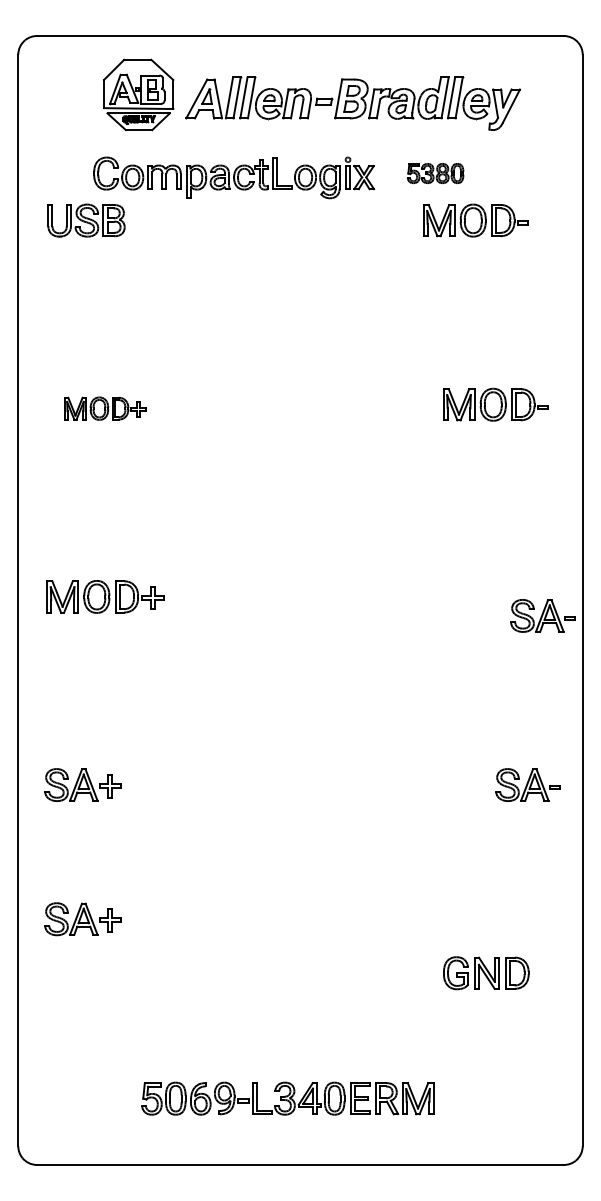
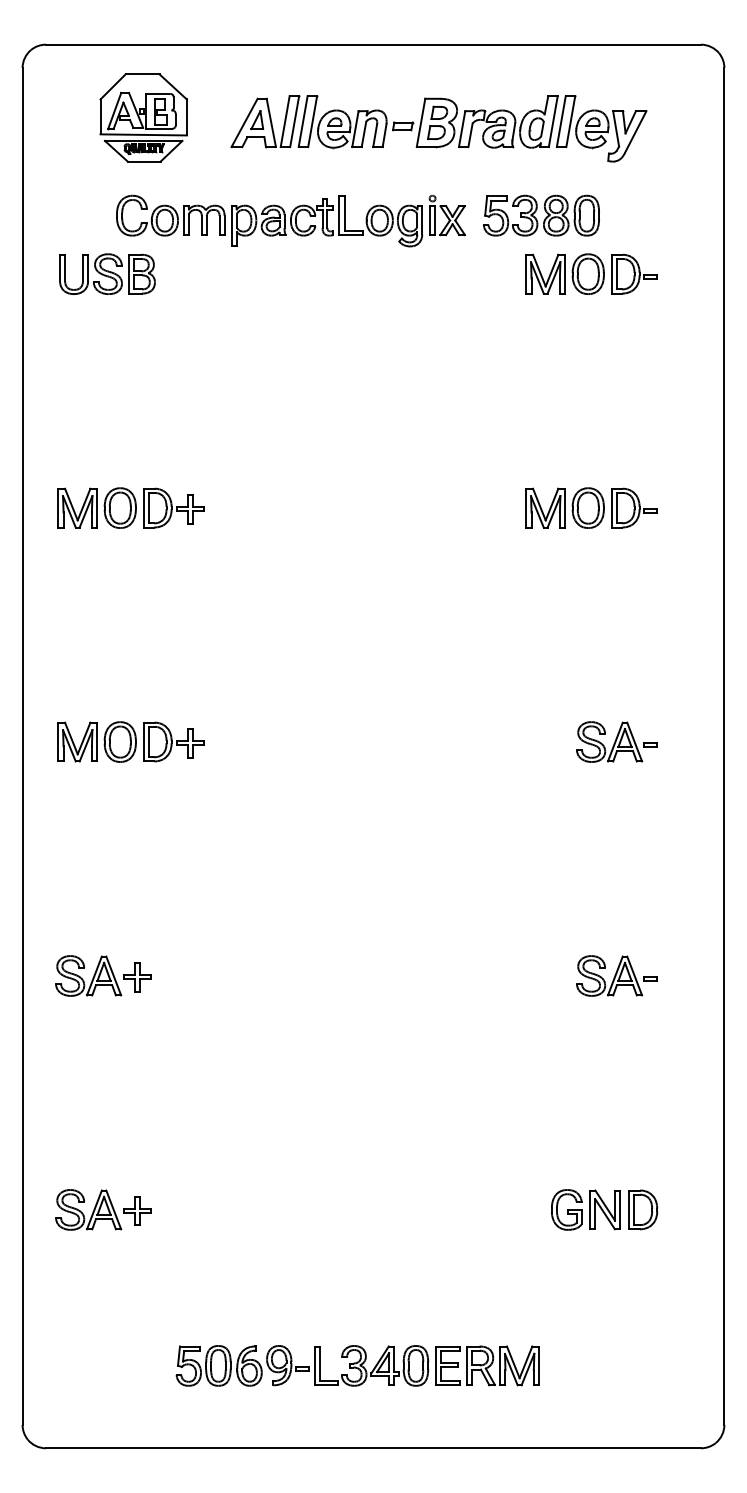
part: (138, 94) -> (143, 117), moved
part: (435, 173) -> (541, 215), size x1.67
part: (495, 404) -> (591, 507), moved
part: (105, 408) -> (131, 507), size x1.43
part: (542, 615) -> (615, 741), moved
part: (527, 784) -> (615, 975), moved
part: (82, 919) -> (102, 1210), moved

